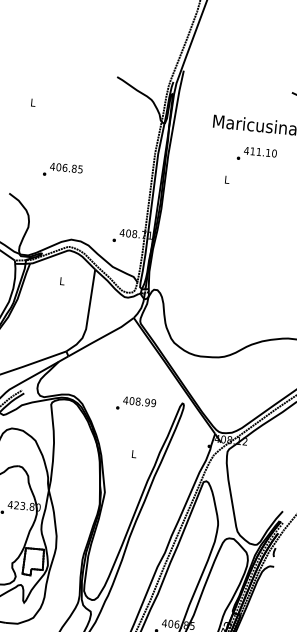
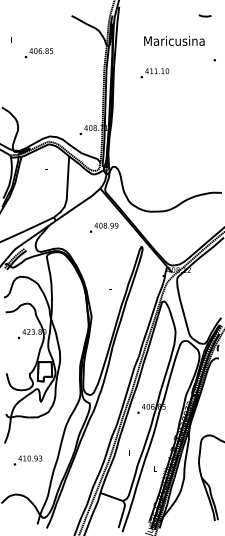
text: (256, 154) -> (154, 73), moved
text: (62, 170) -> (38, 53), moved
text: (135, 403) -> (103, 227), moved

